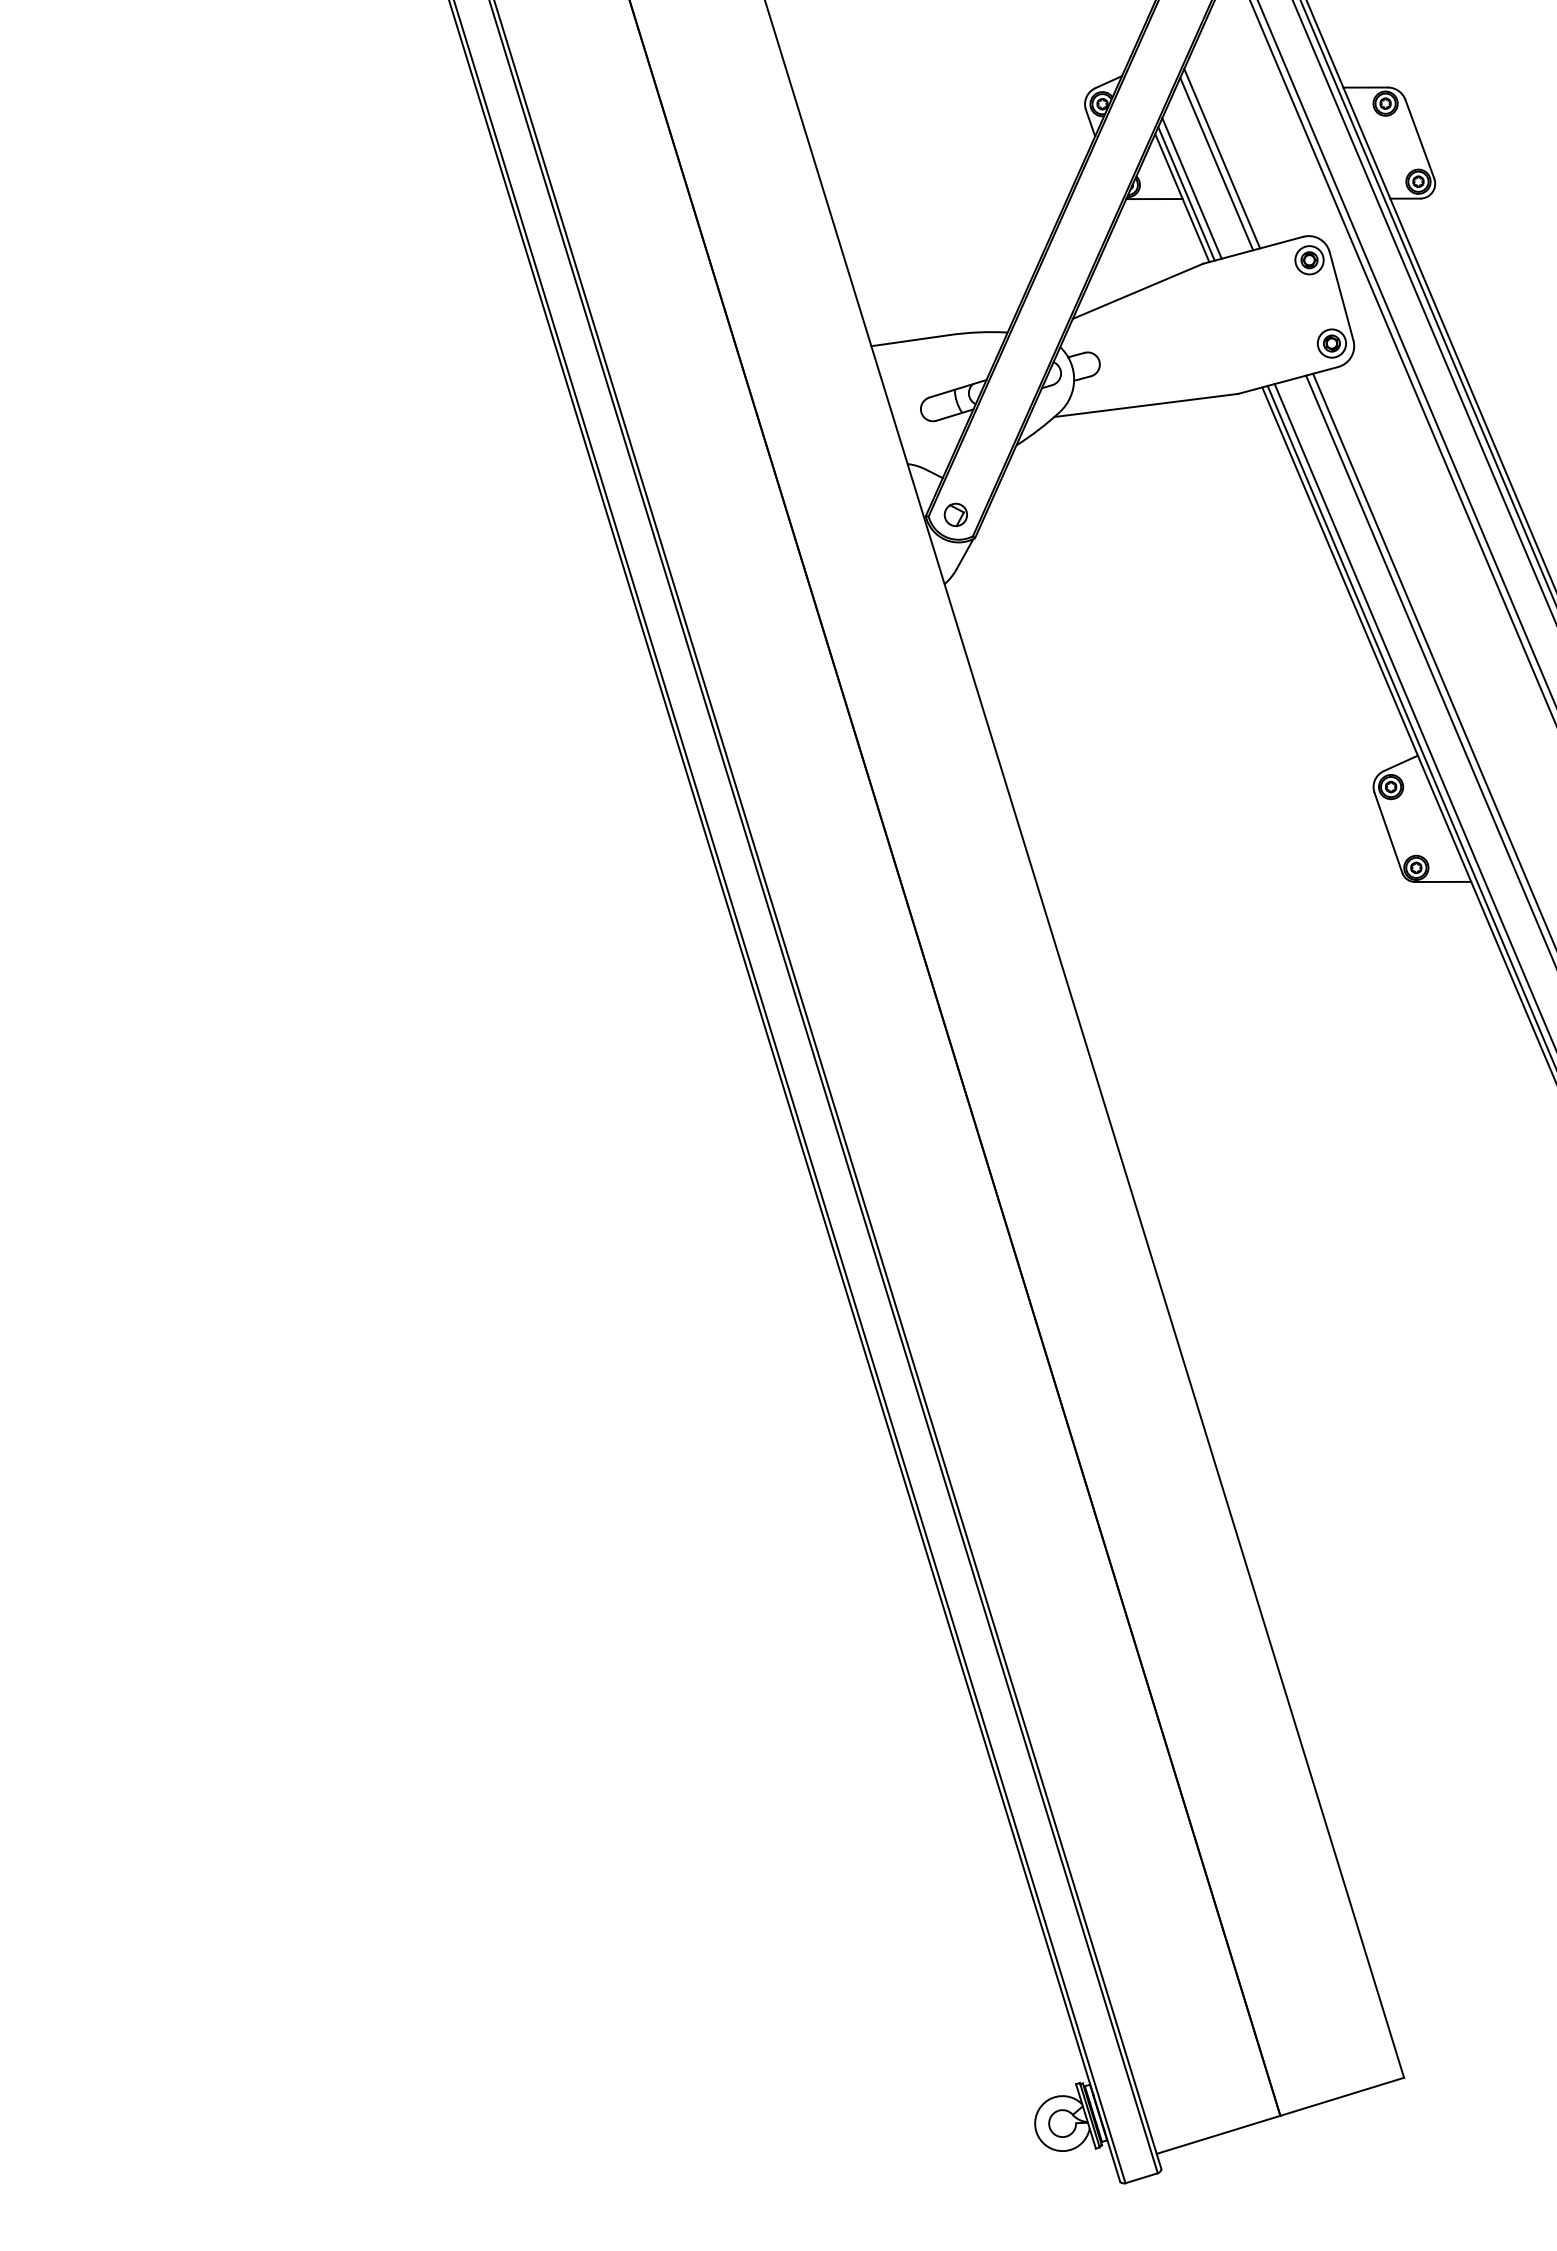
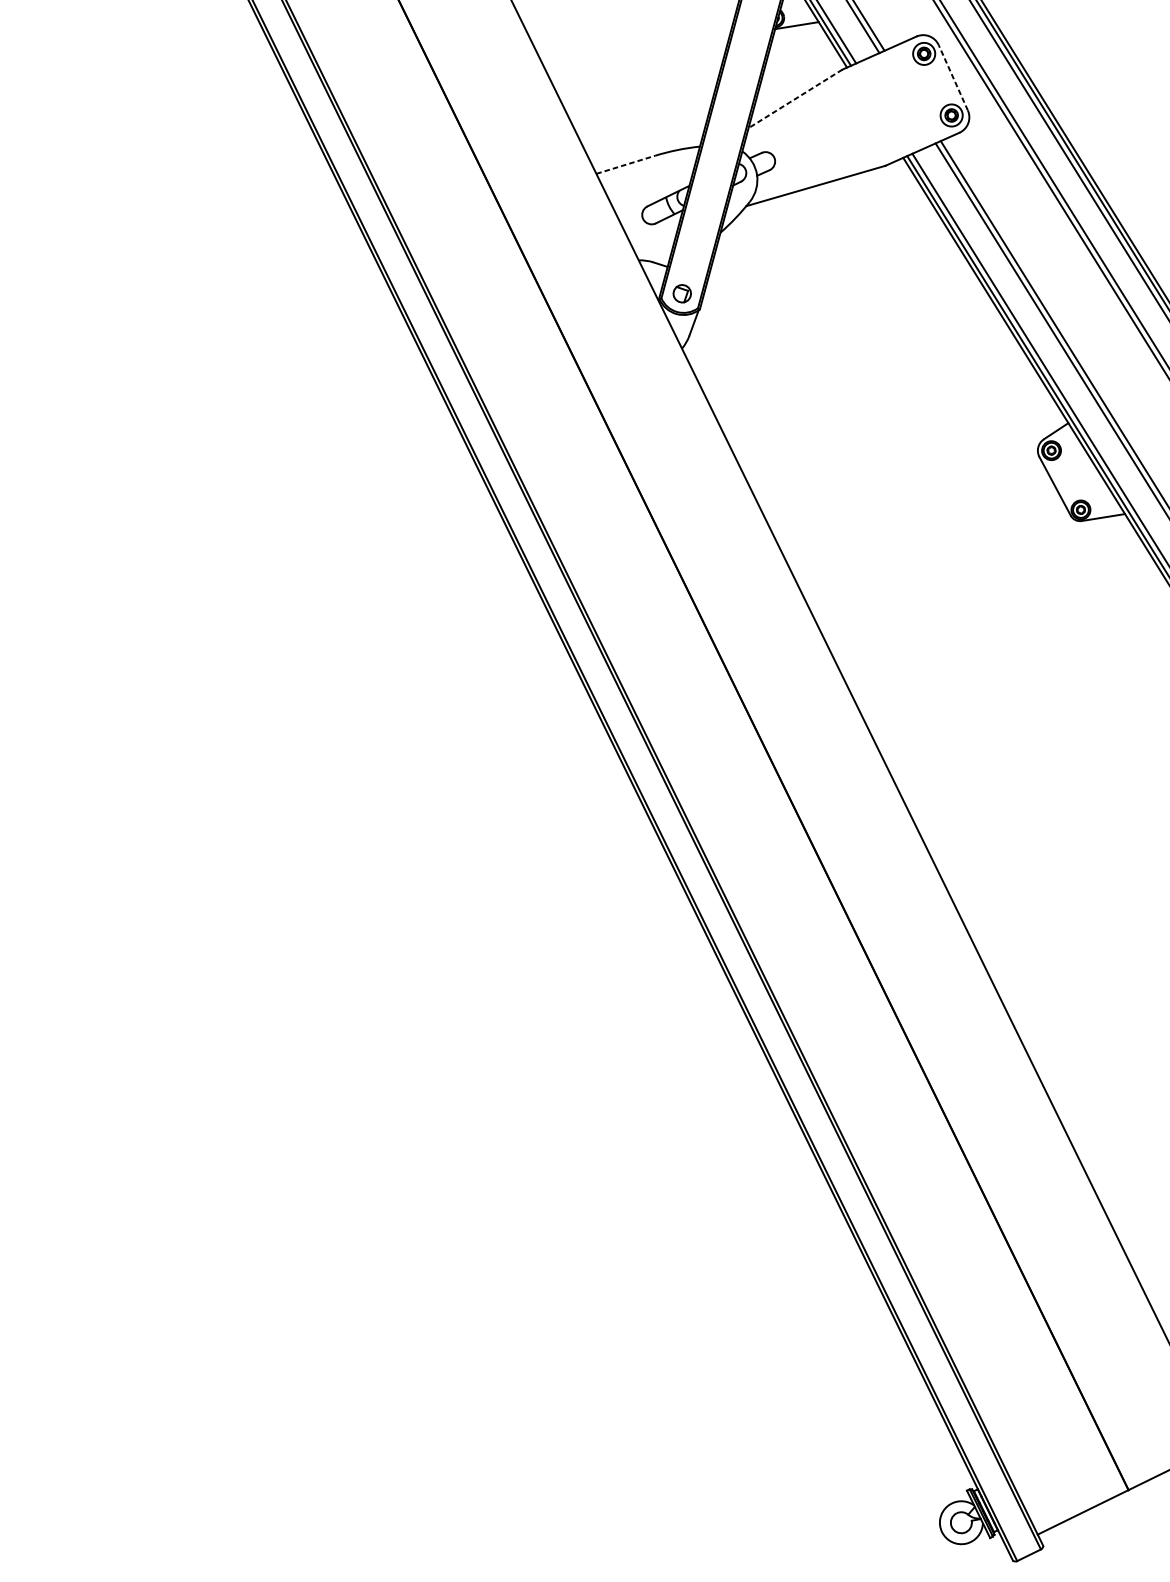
line: (1137, 291) -> (795, 99), solid -> dashed
line: (1341, 296) -> (953, 77), solid -> dashed
line: (910, 340) -> (625, 164), solid -> dashed

